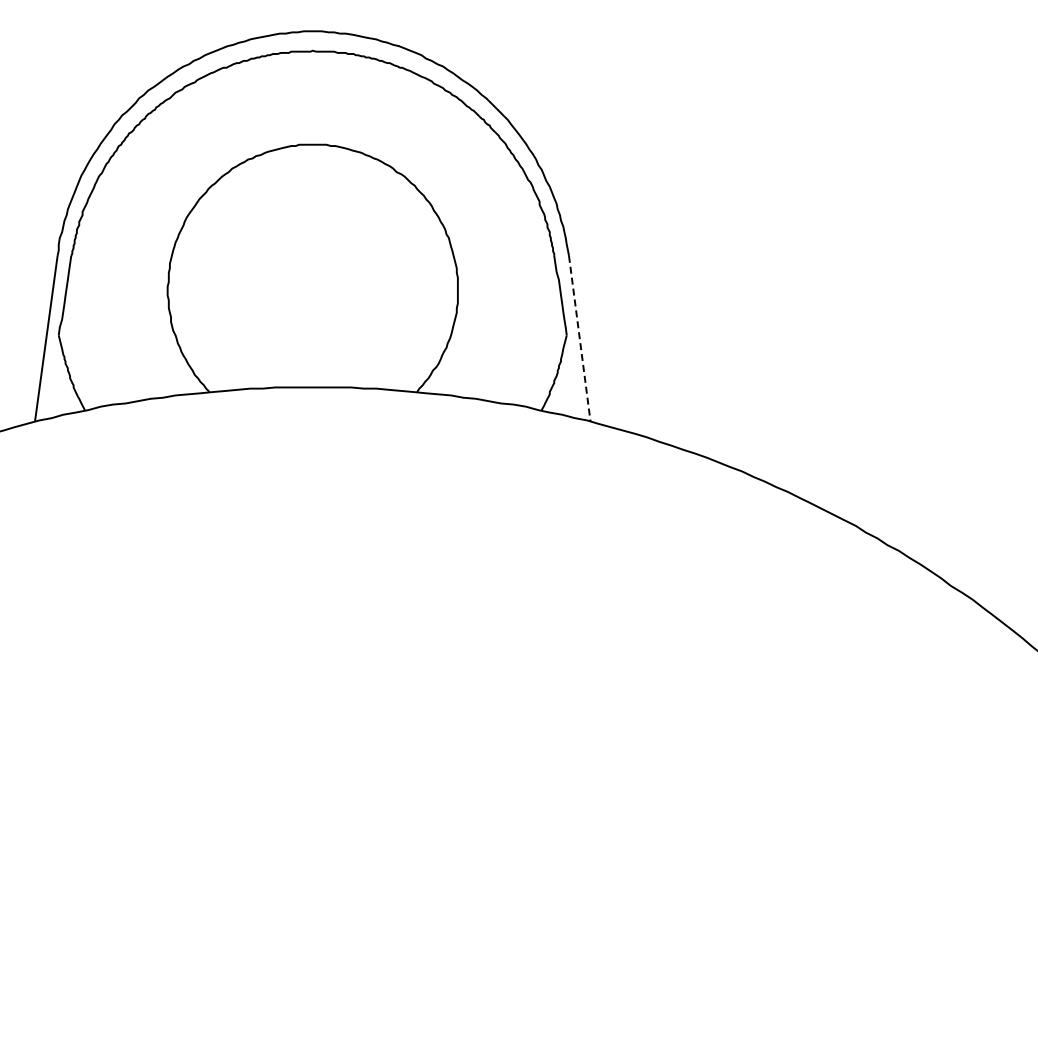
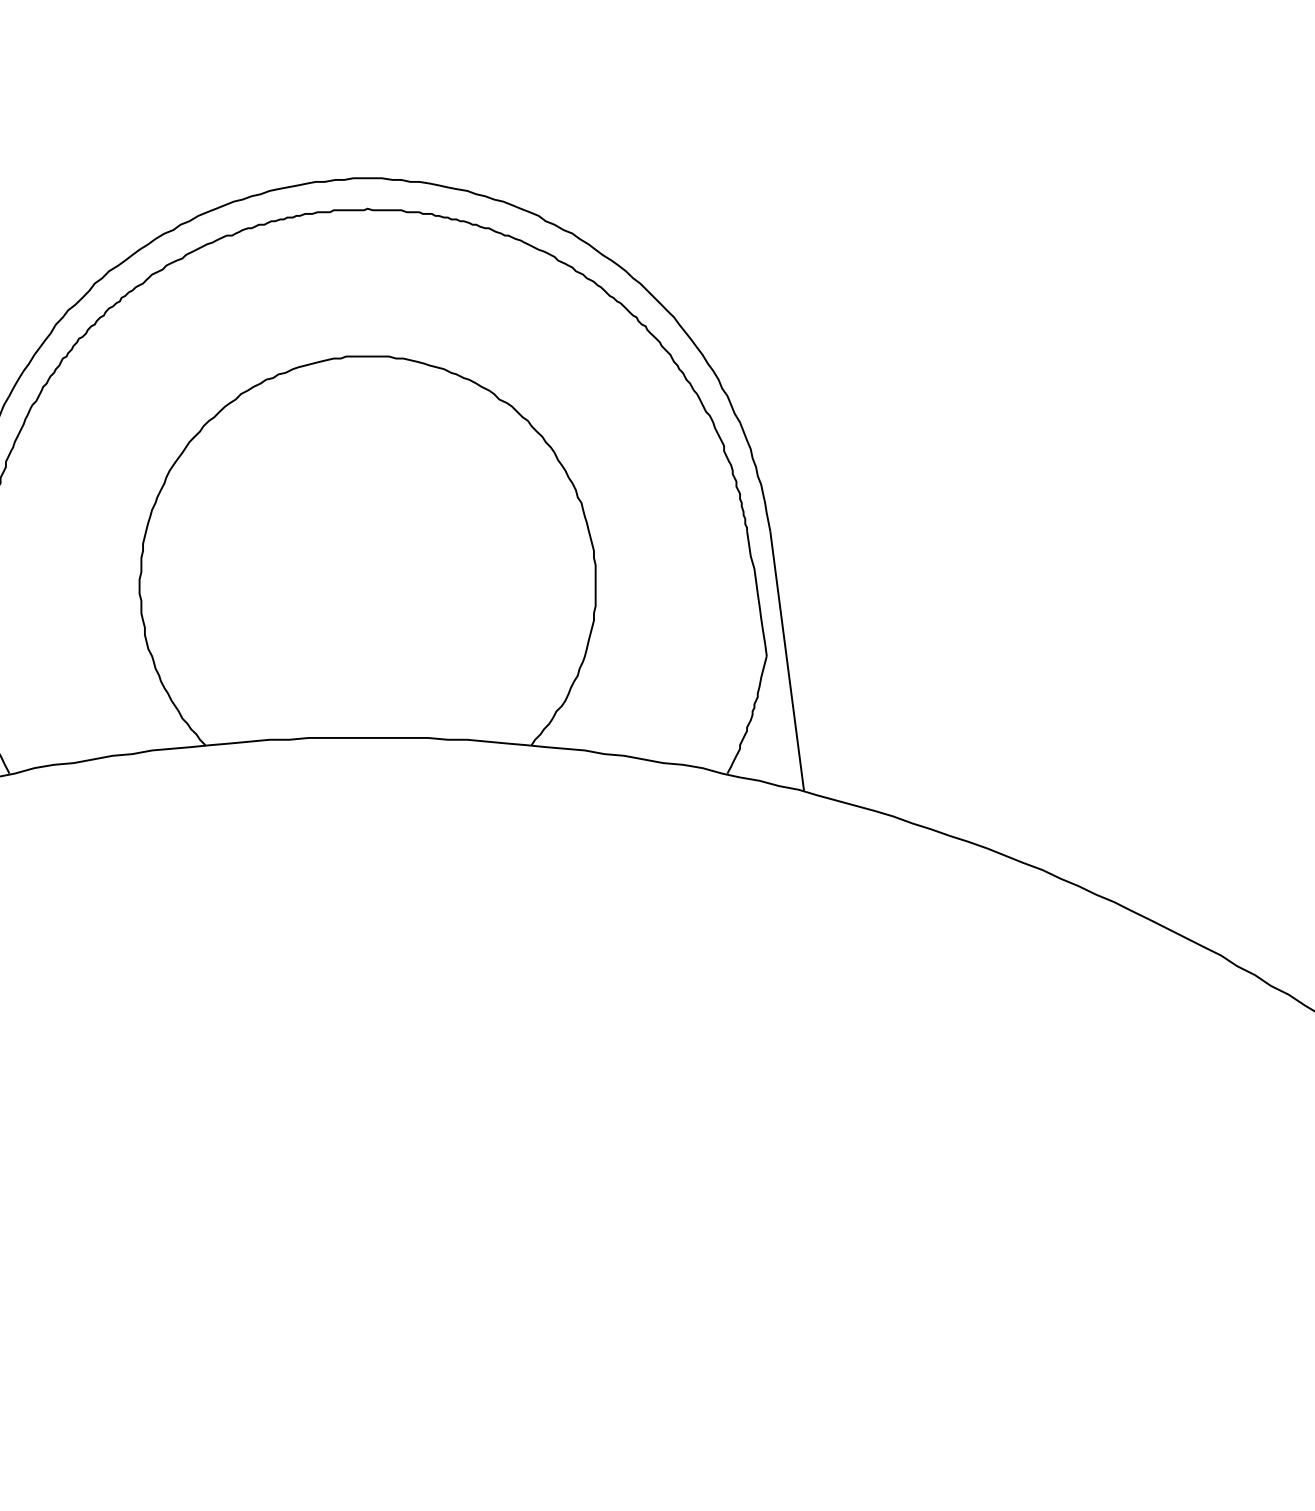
line: (579, 338) -> (786, 661), dashed -> solid

